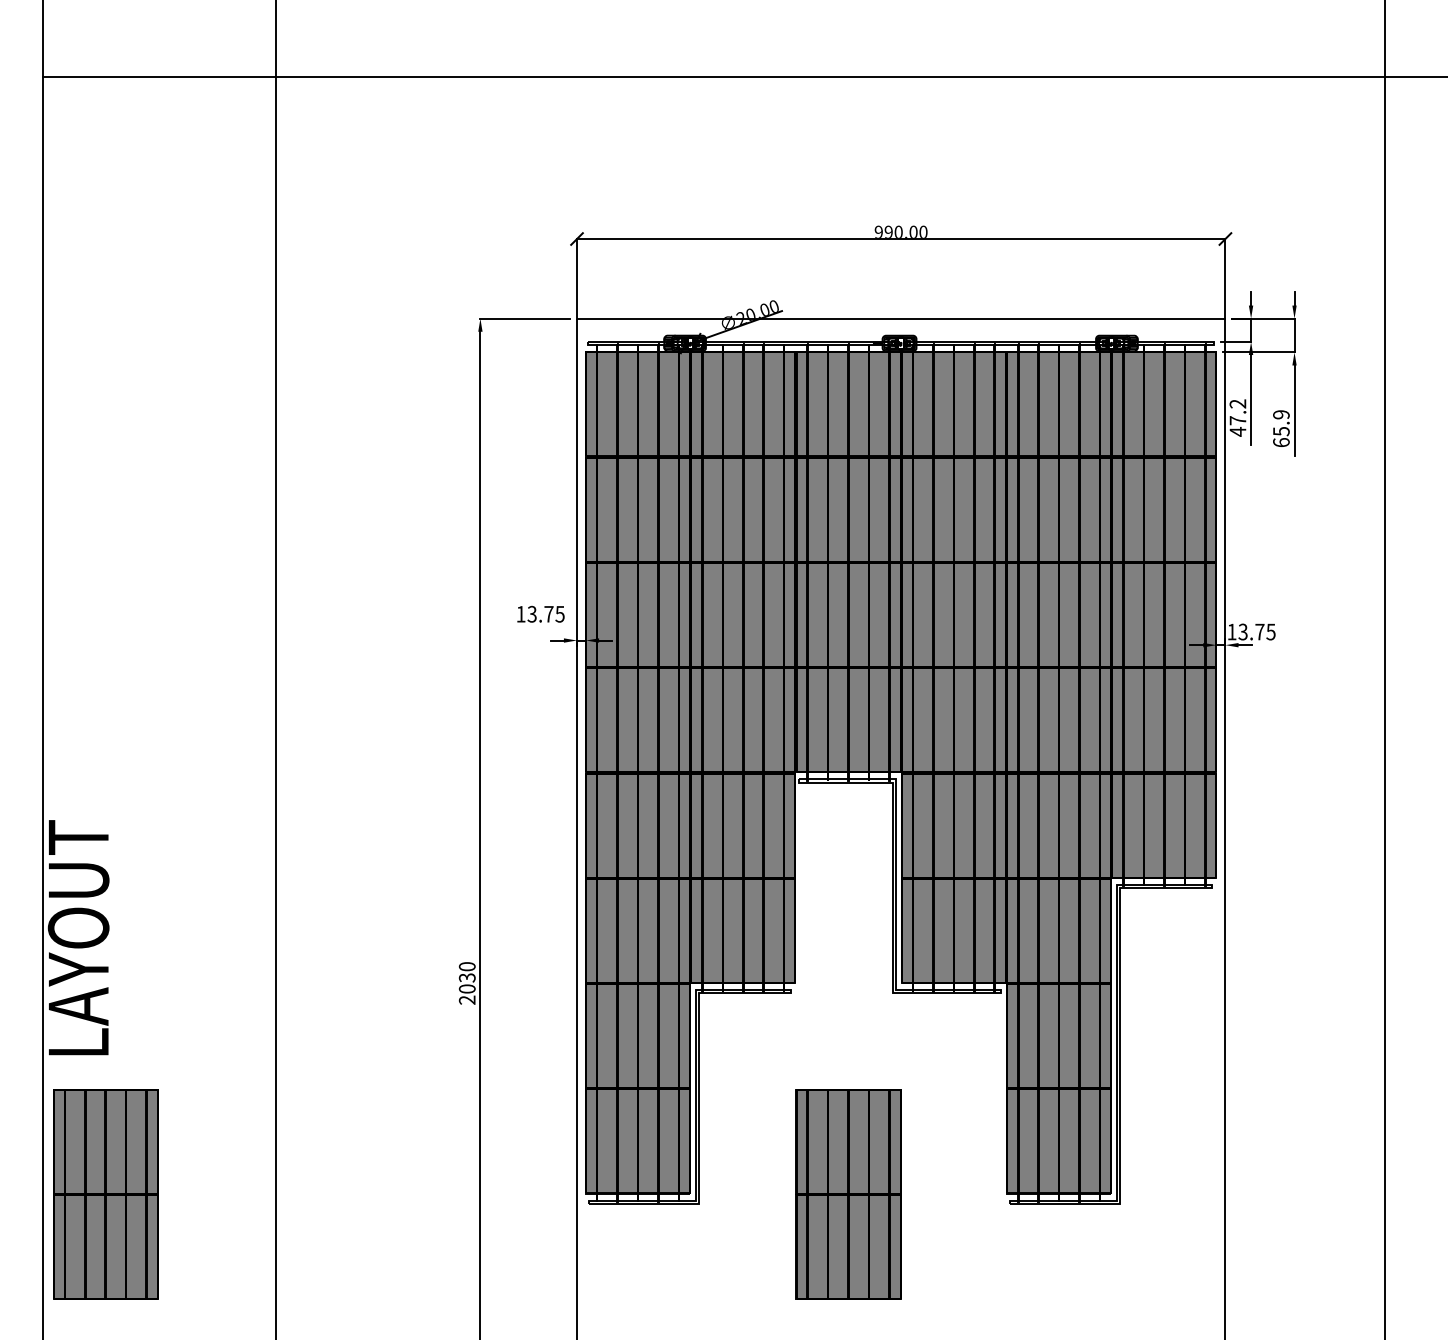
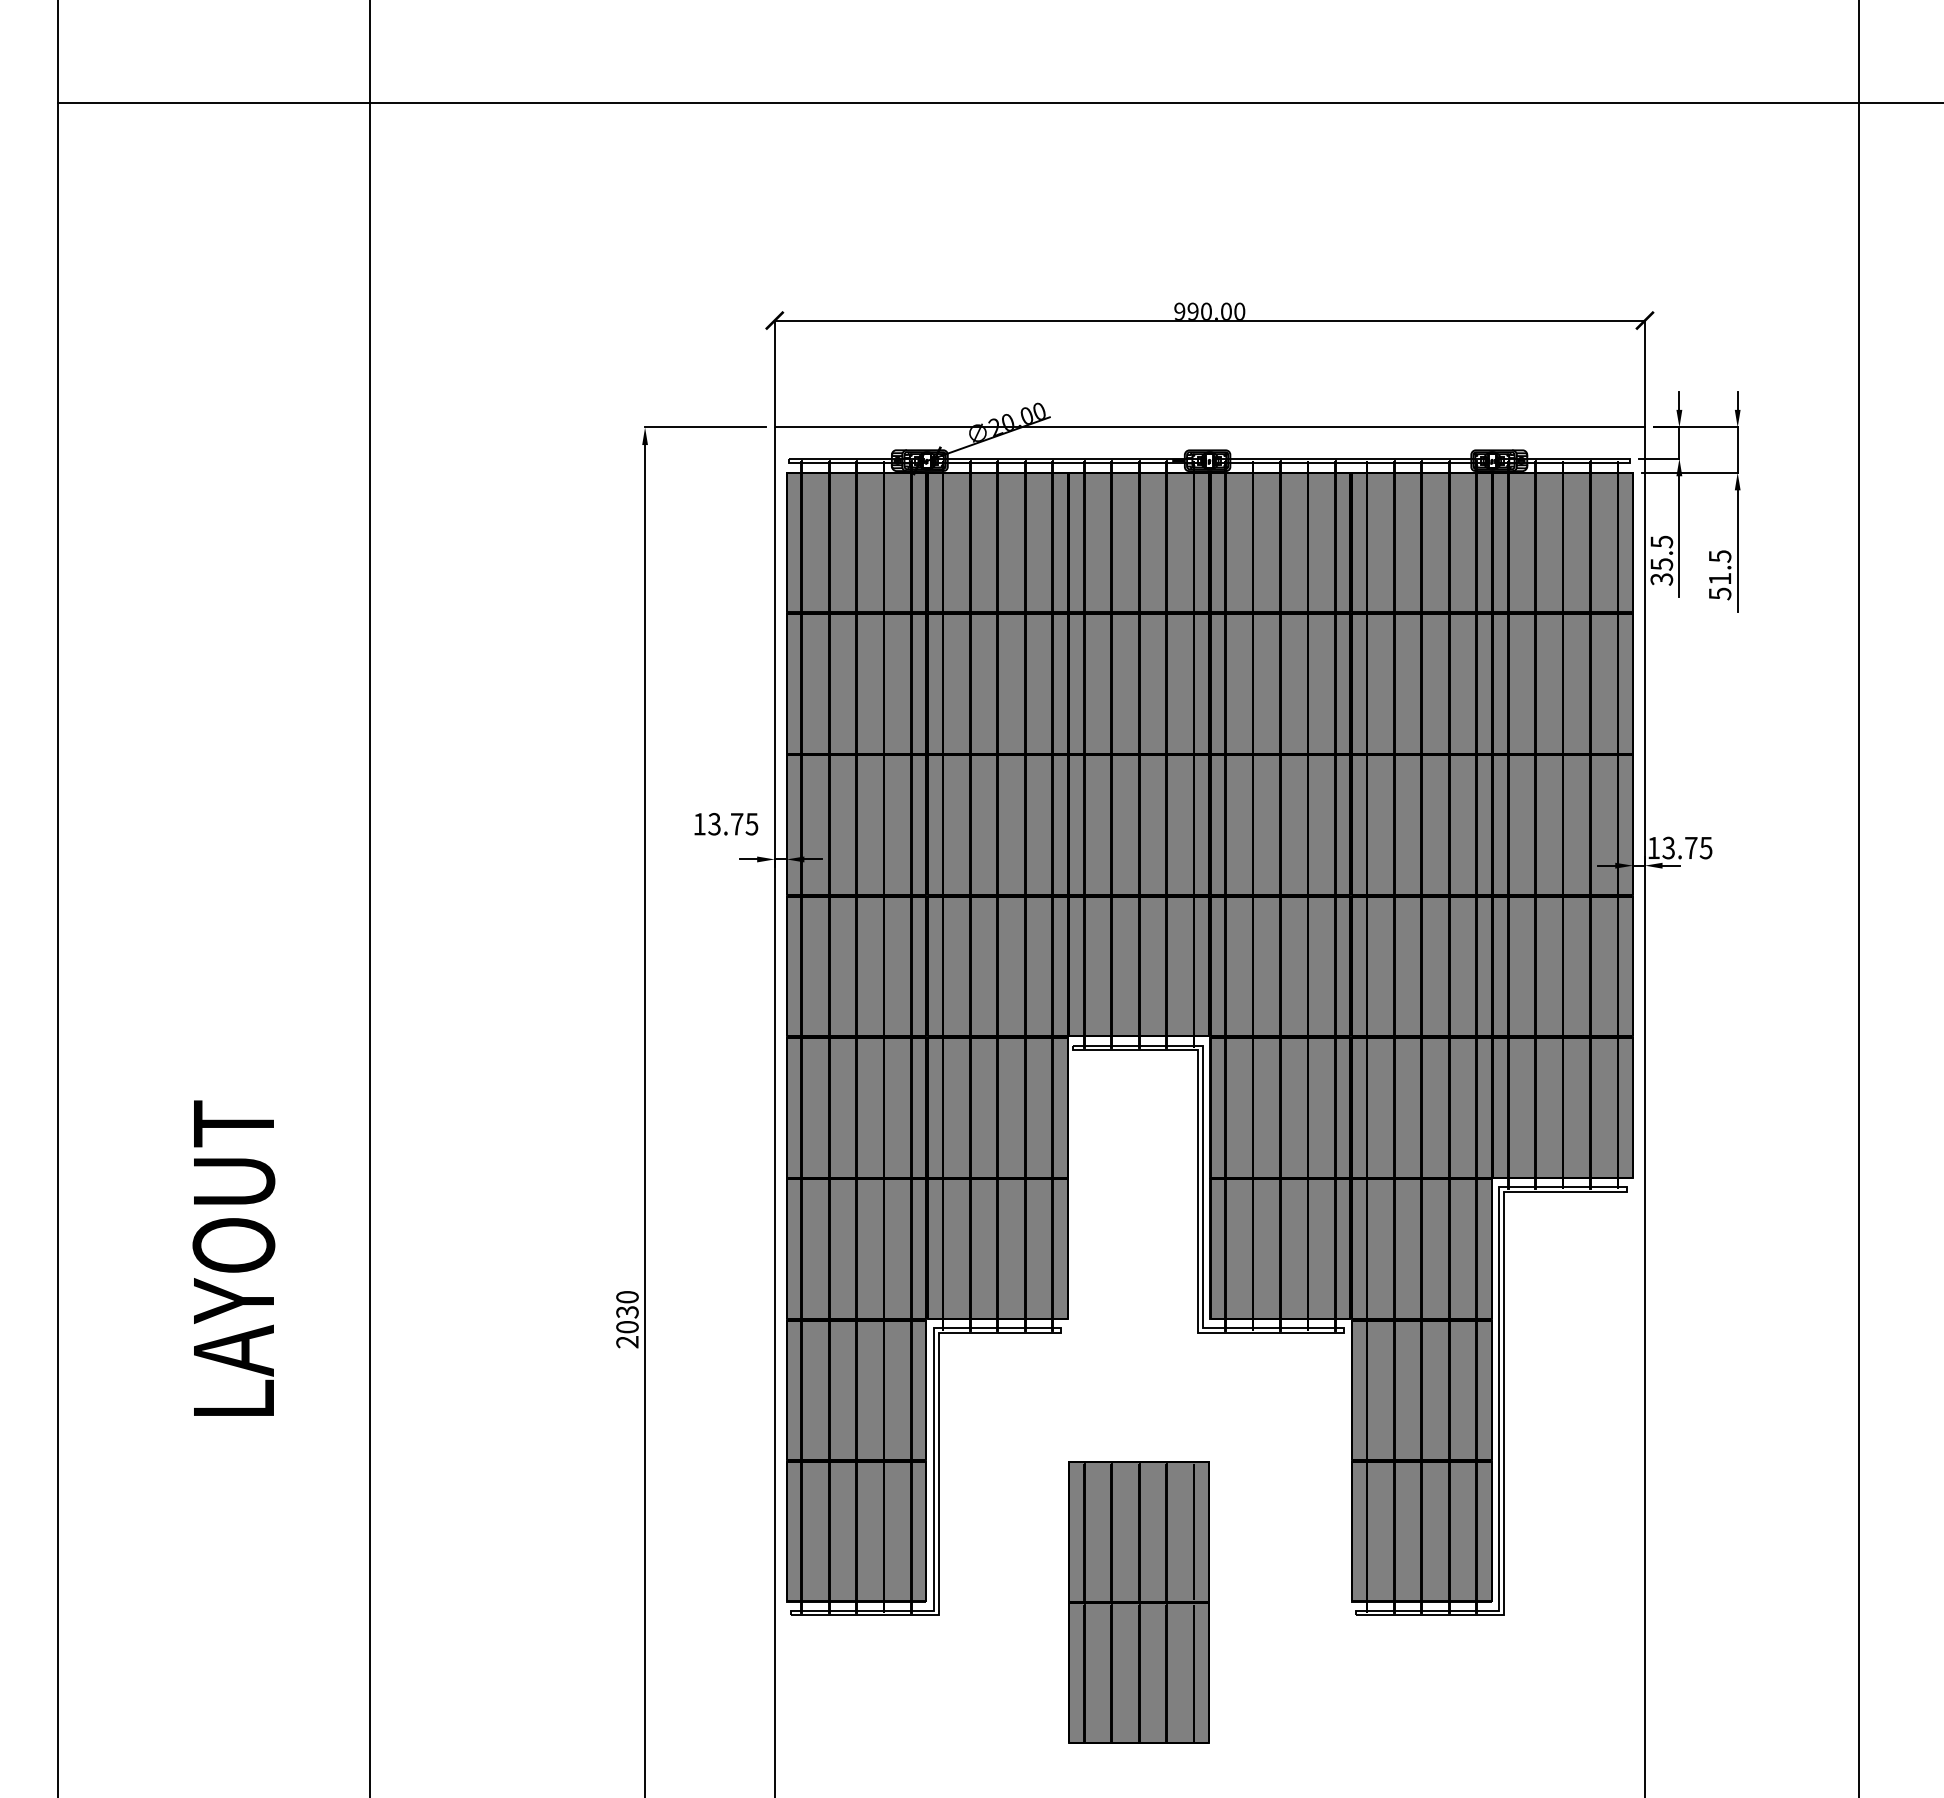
text: (1237, 417) -> (1661, 560), 47.2 -> 35.5
text: (1280, 428) -> (1719, 575), 65.9 -> 51.5
text: (78, 937) -> (233, 1257), moved
part: (105, 1194) -> (141, 1602), removed

